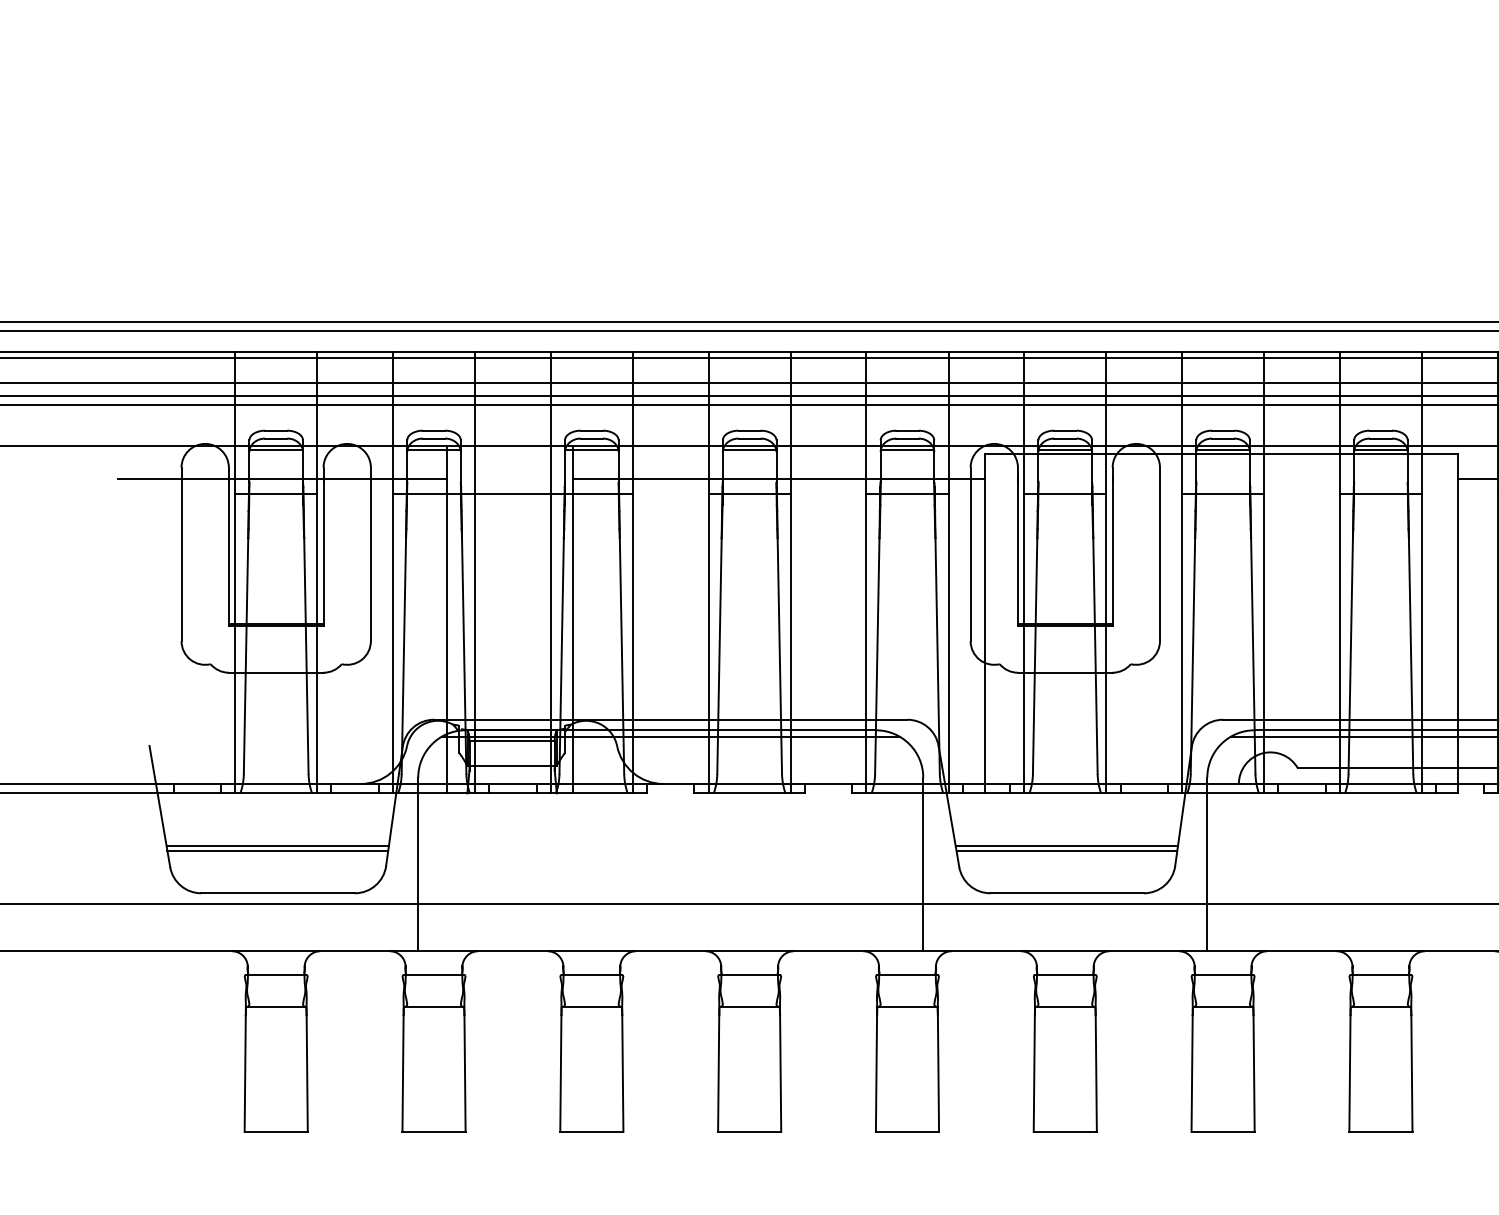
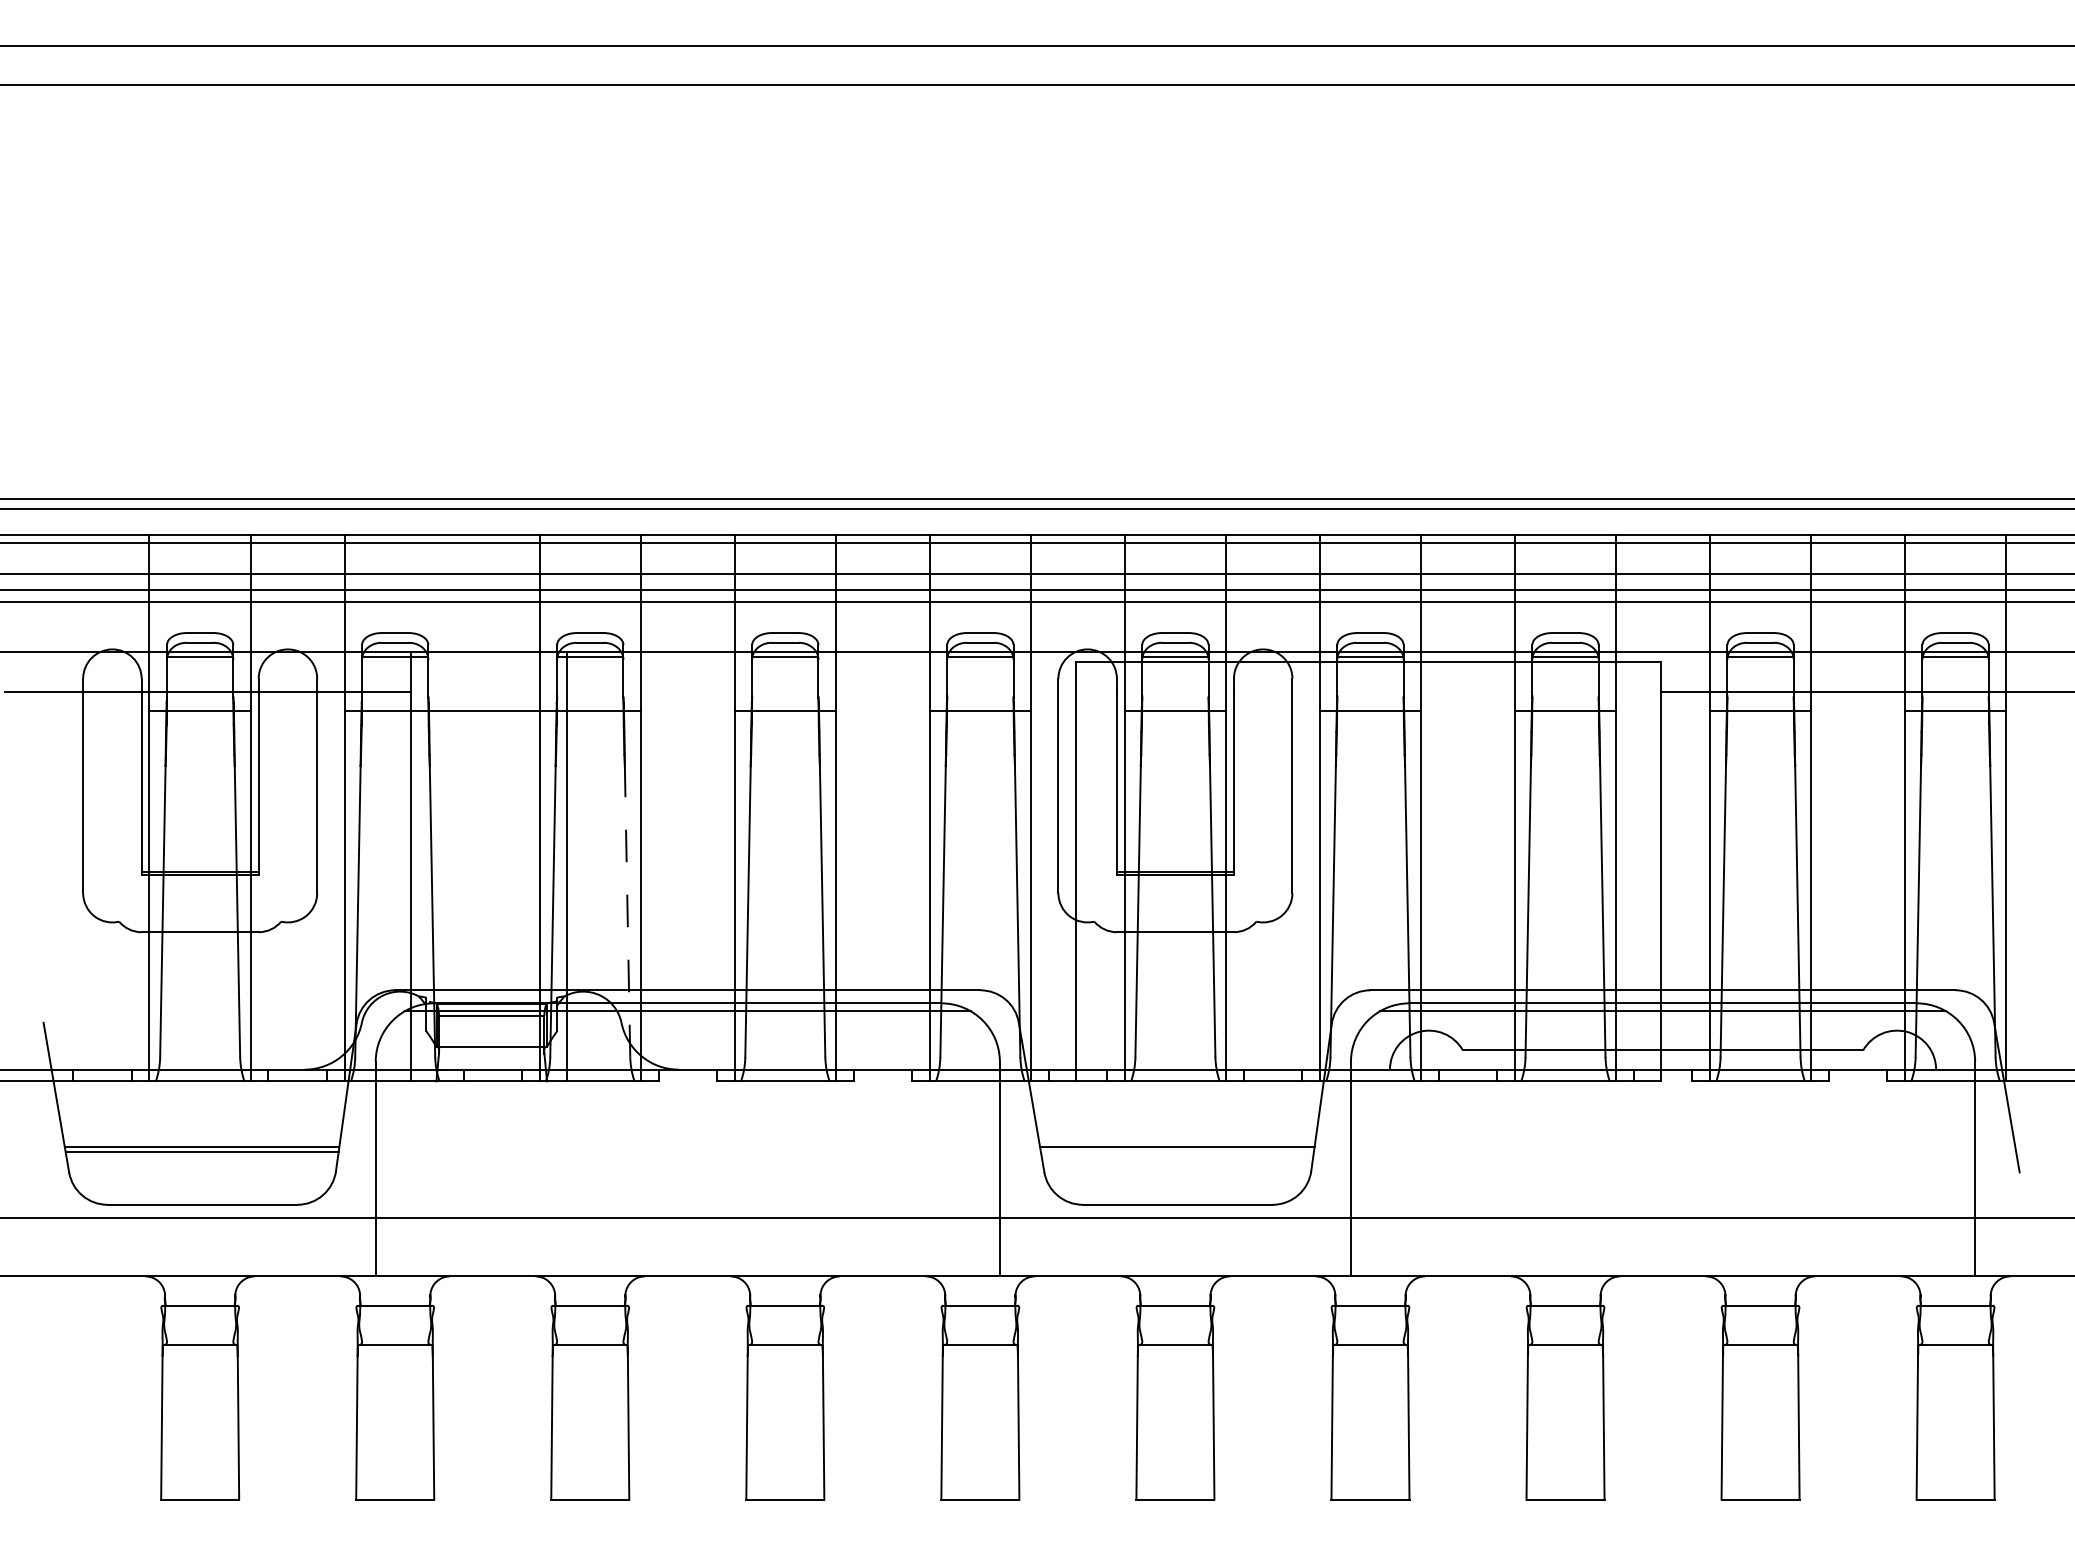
line: (778, 478) -> (820, 692), removed
line: (474, 572) -> (445, 808), removed
line: (621, 655) -> (627, 911), solid -> dashed
line: (1066, 850) -> (1177, 1152), removed

